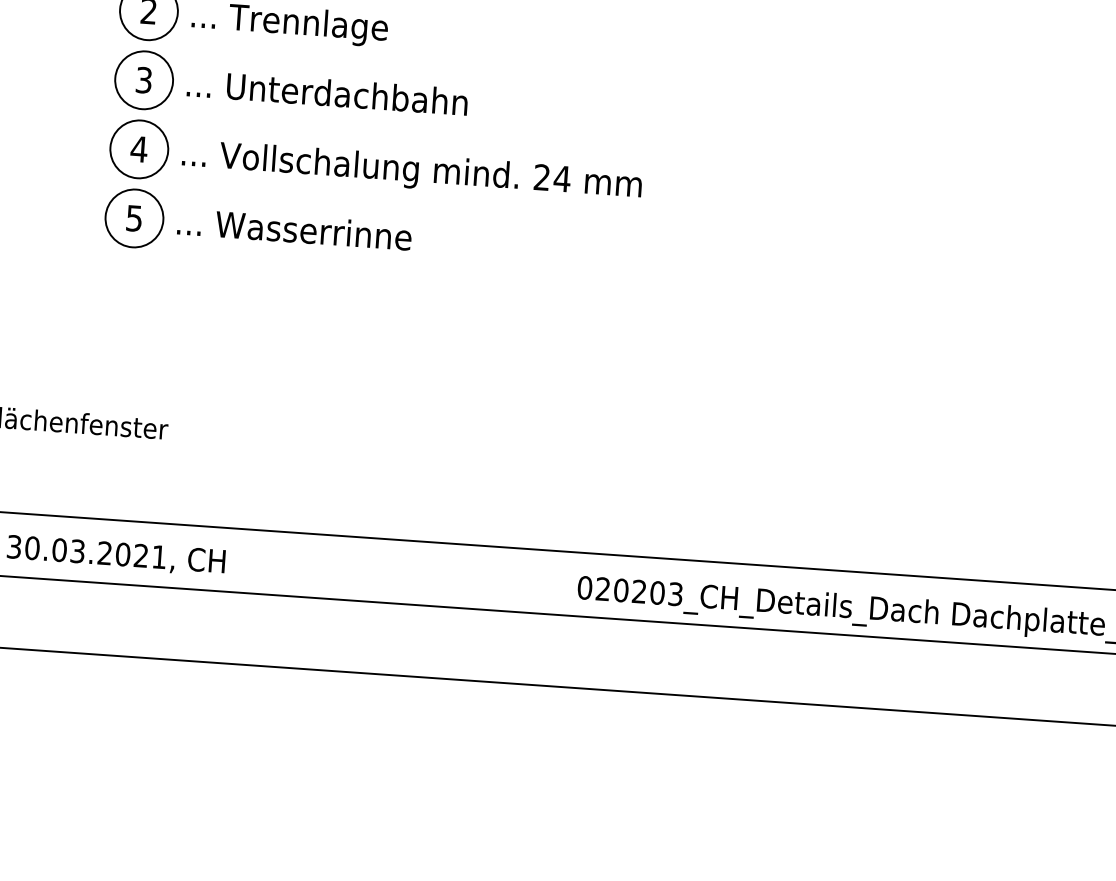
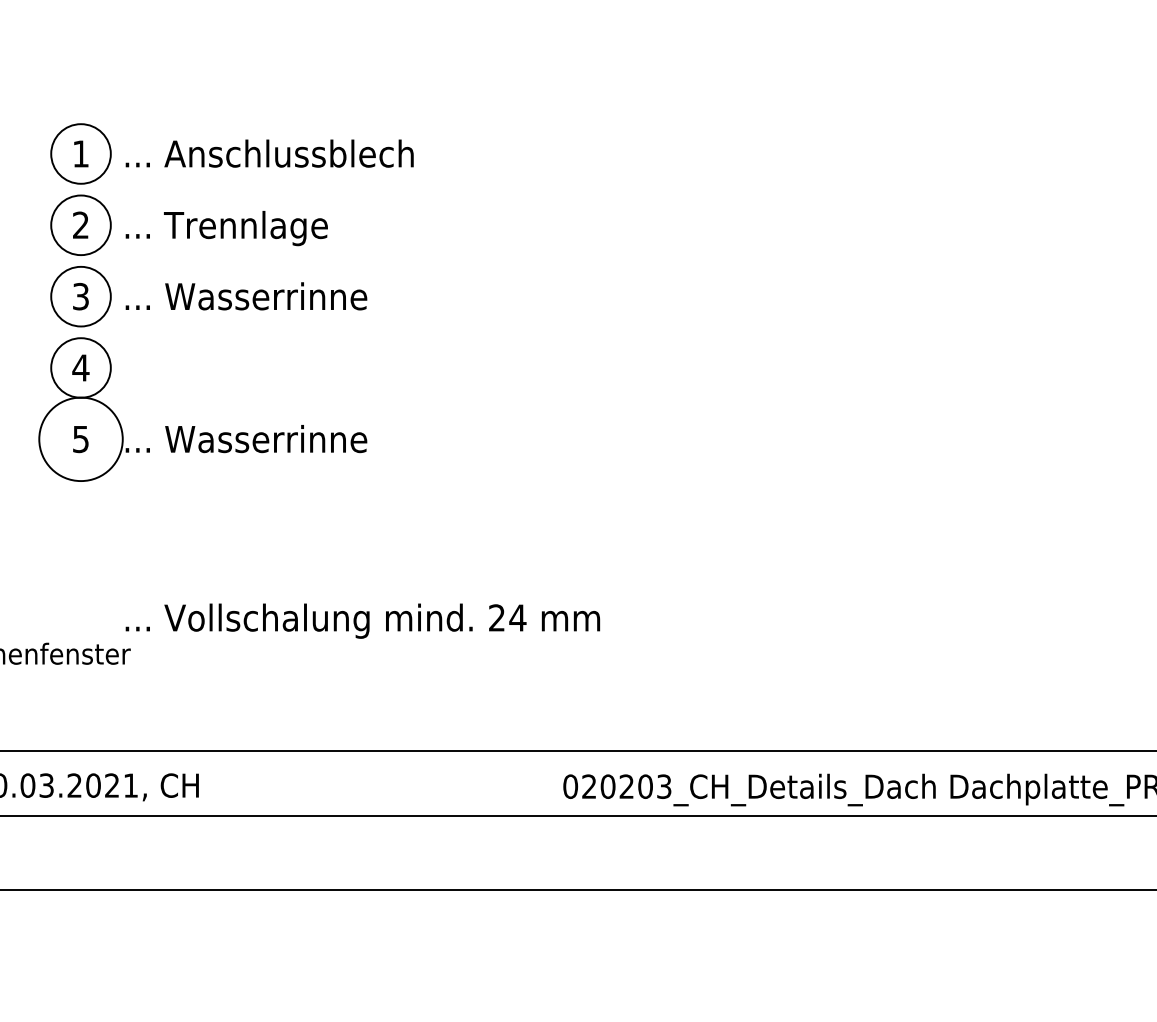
text: (346, 94) -> (290, 296), ... Unterdachbahn -> ... Wasserrinne
text: (411, 170) -> (362, 620), moved
circle: (133, 218) -> (80, 439), size x1.4

